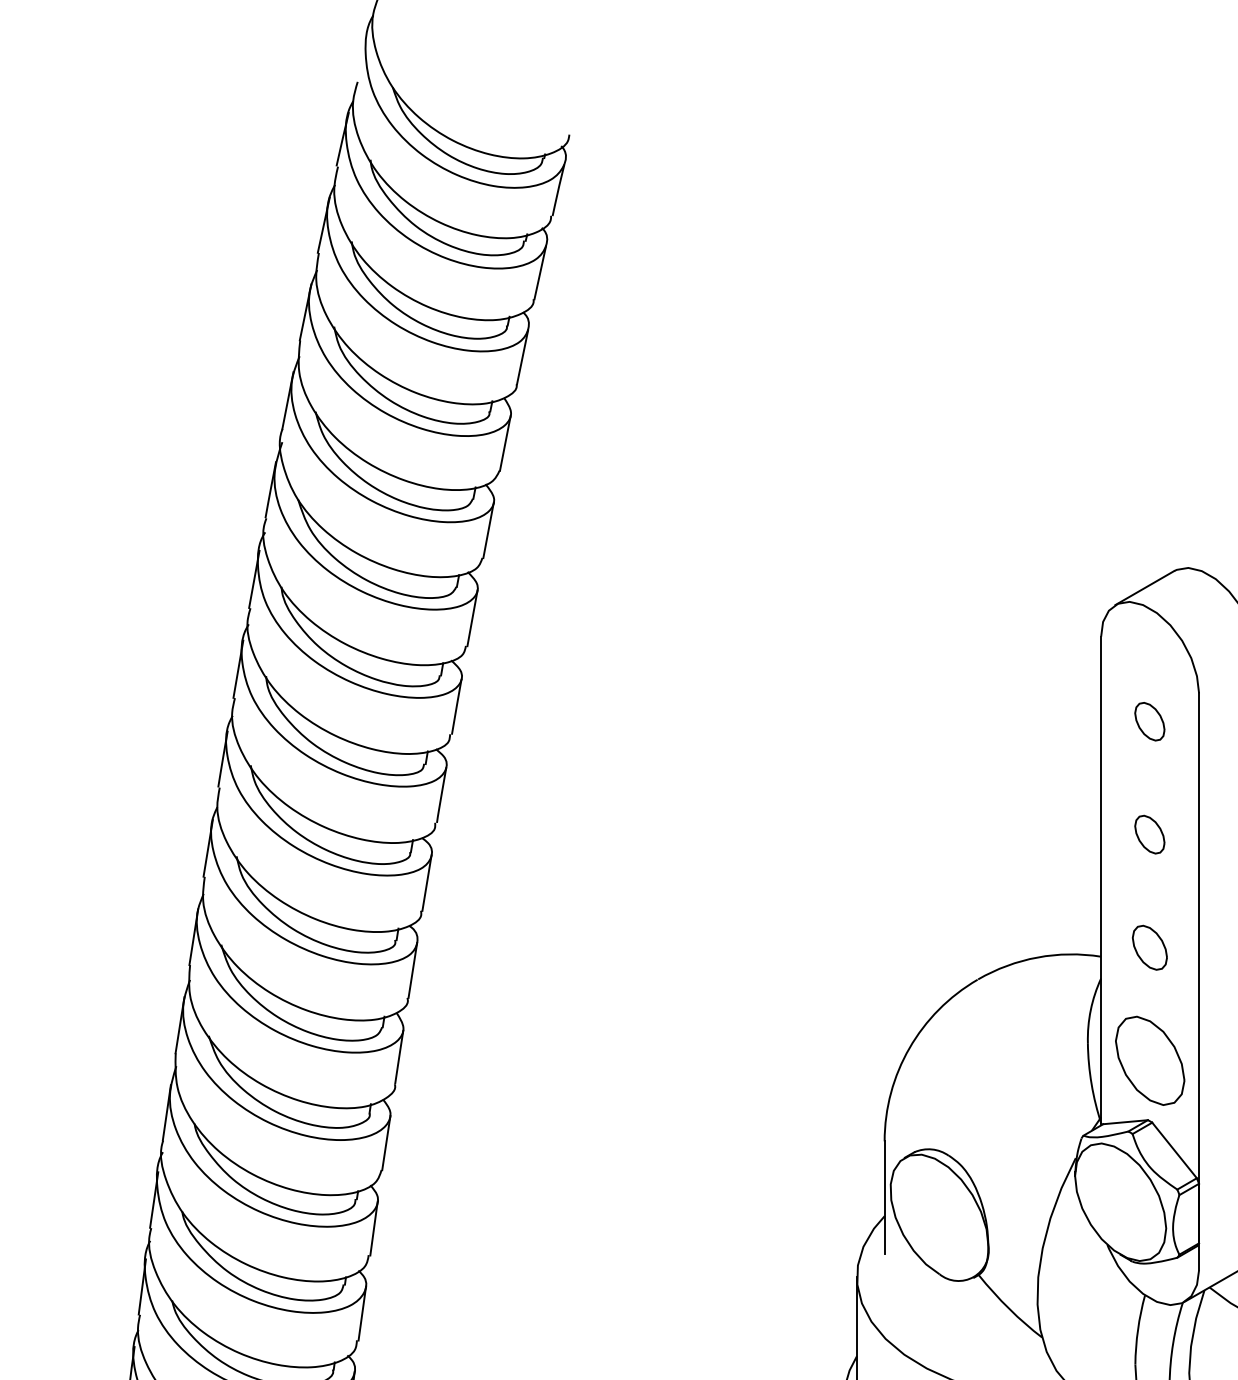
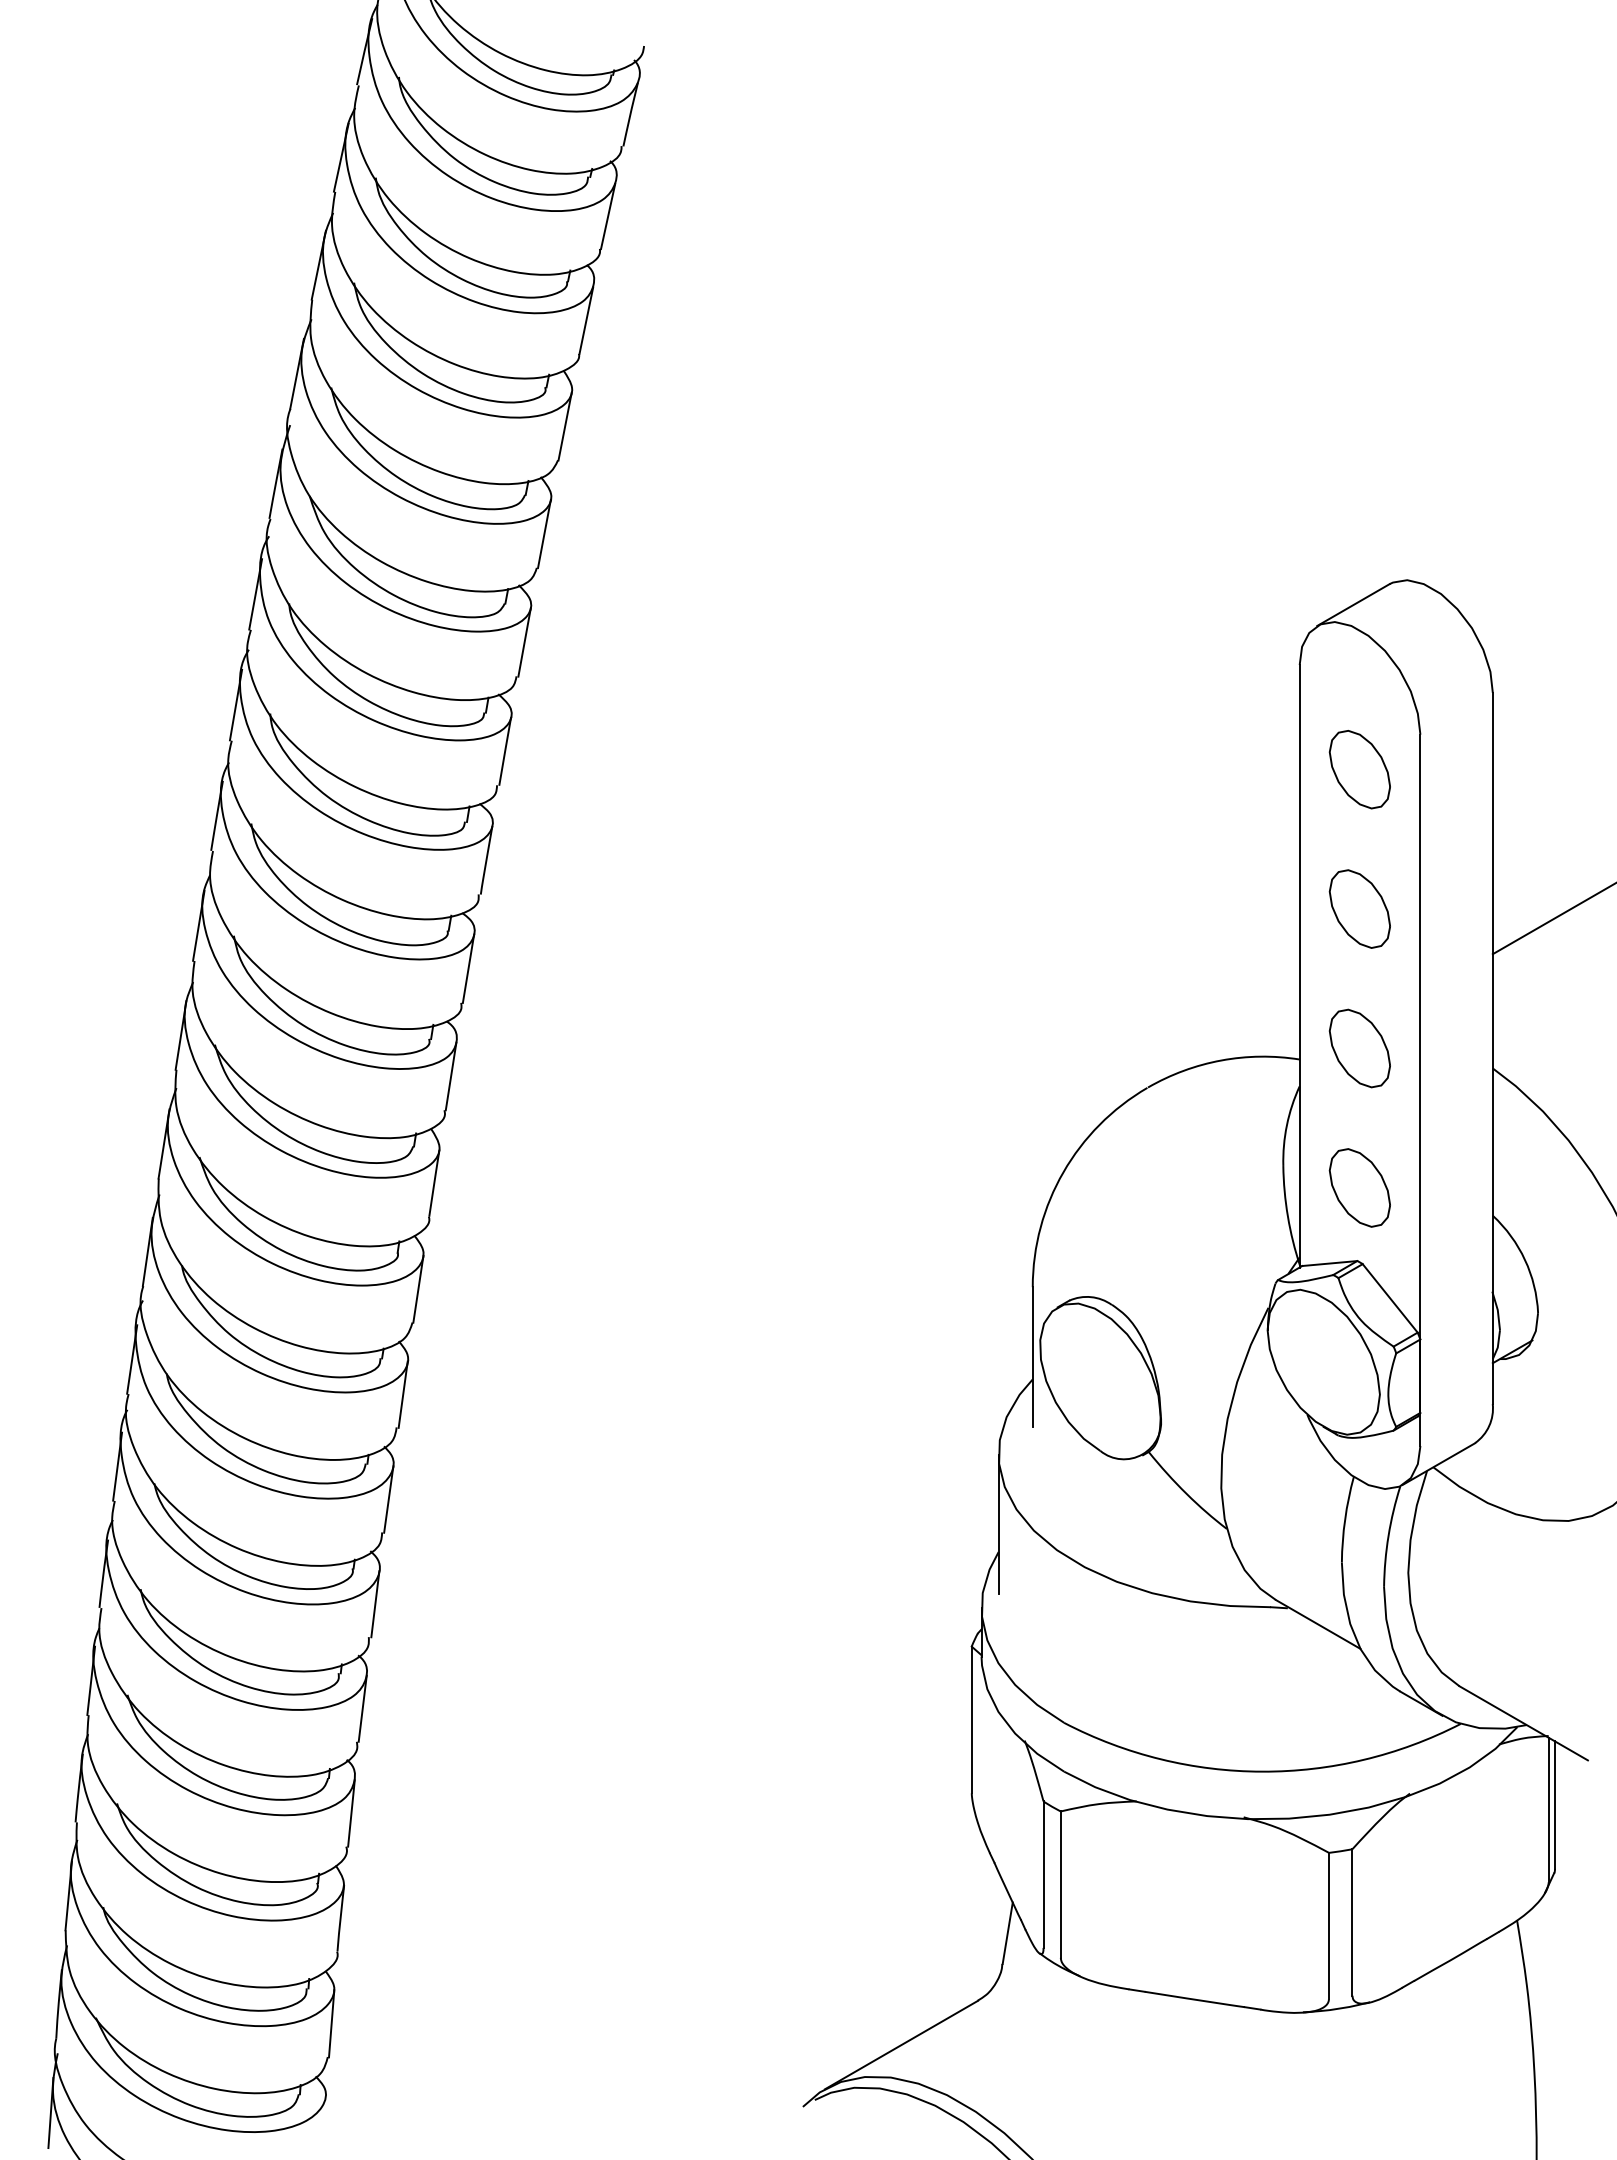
part: (1149, 721) -> (1359, 769), size x1.67
part: (1149, 834) -> (1359, 908), size x1.67
part: (1149, 947) -> (1359, 1048), size x1.43
part: (1149, 1060) -> (1359, 1187), size x0.71

